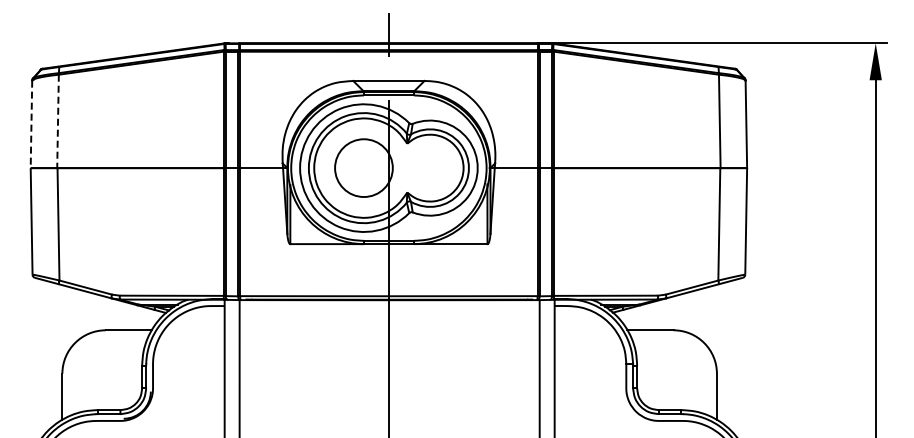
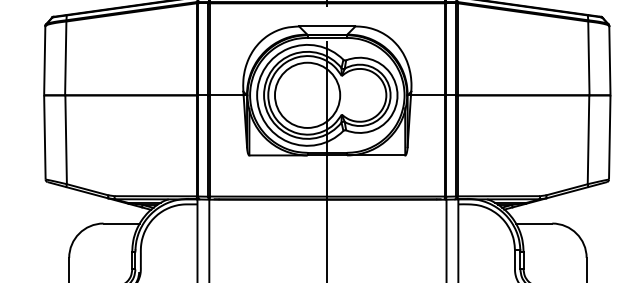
line: (58, 121) -> (66, 58), dashed -> solid
line: (31, 124) -> (44, 60), dashed -> solid
circle: (363, 167) -> (307, 94), size x1.43

